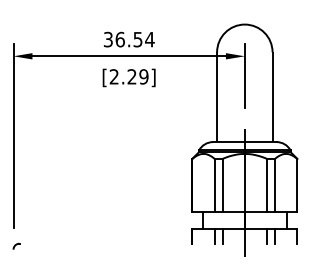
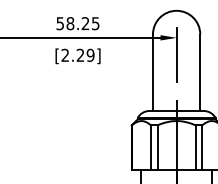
text: (129, 39) -> (78, 23), 36.54 -> 58.25

